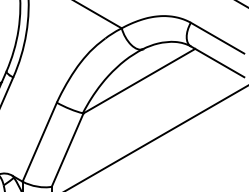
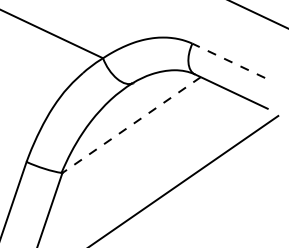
line: (217, 38) -> (228, 61), solid -> dashed
line: (138, 81) -> (130, 125), solid -> dashed

